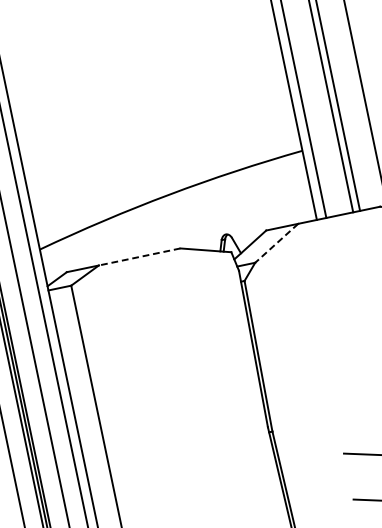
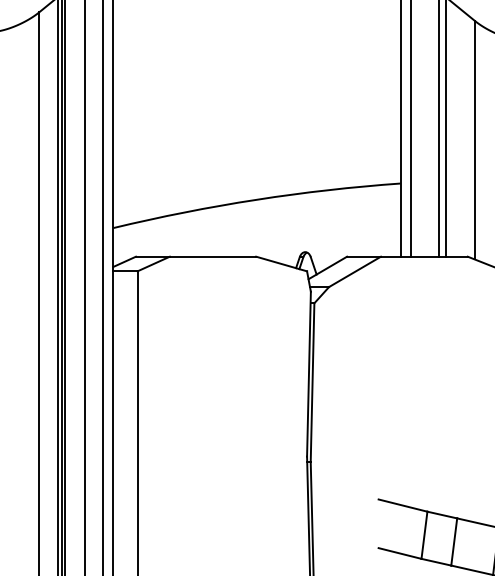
line: (276, 243) -> (354, 272), dashed -> solid
line: (139, 256) -> (212, 256), dashed -> solid

